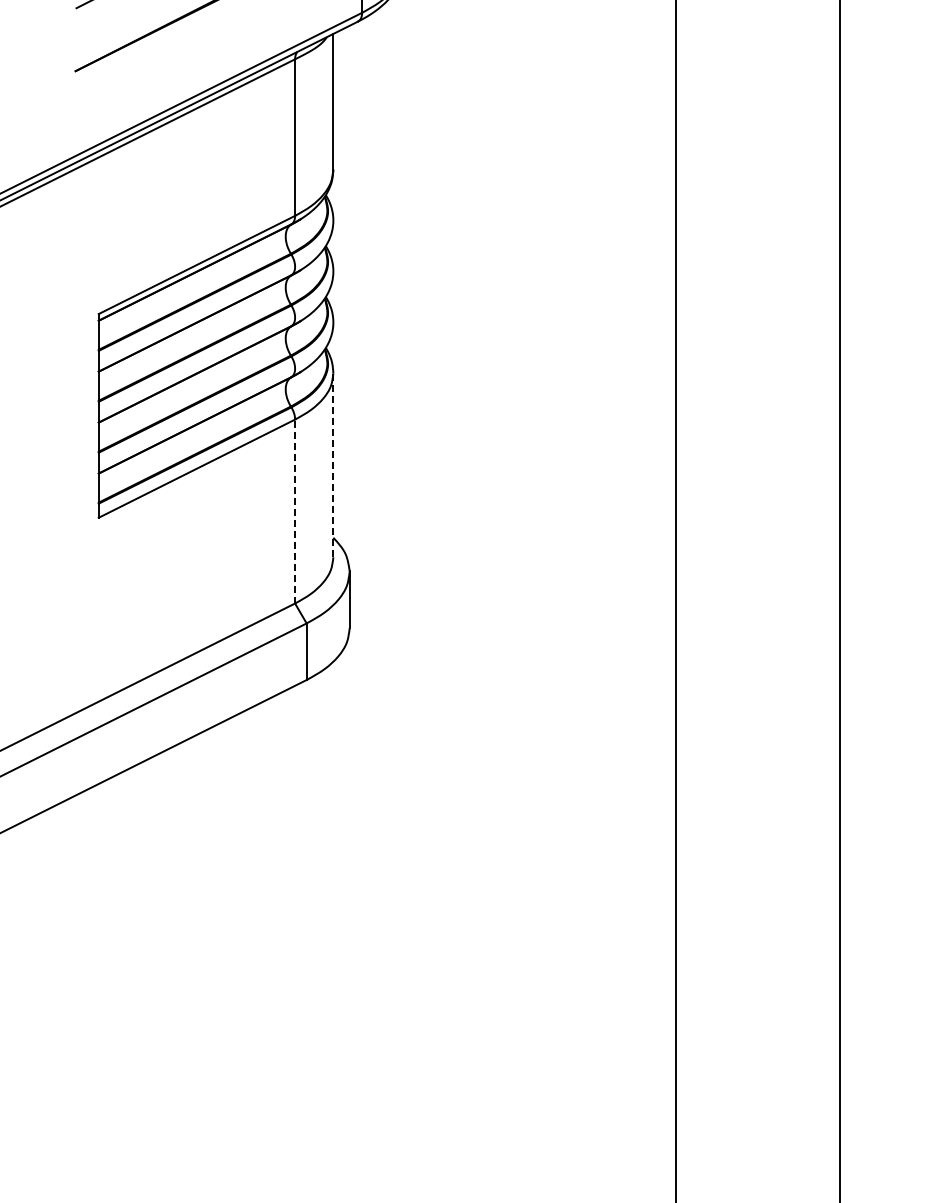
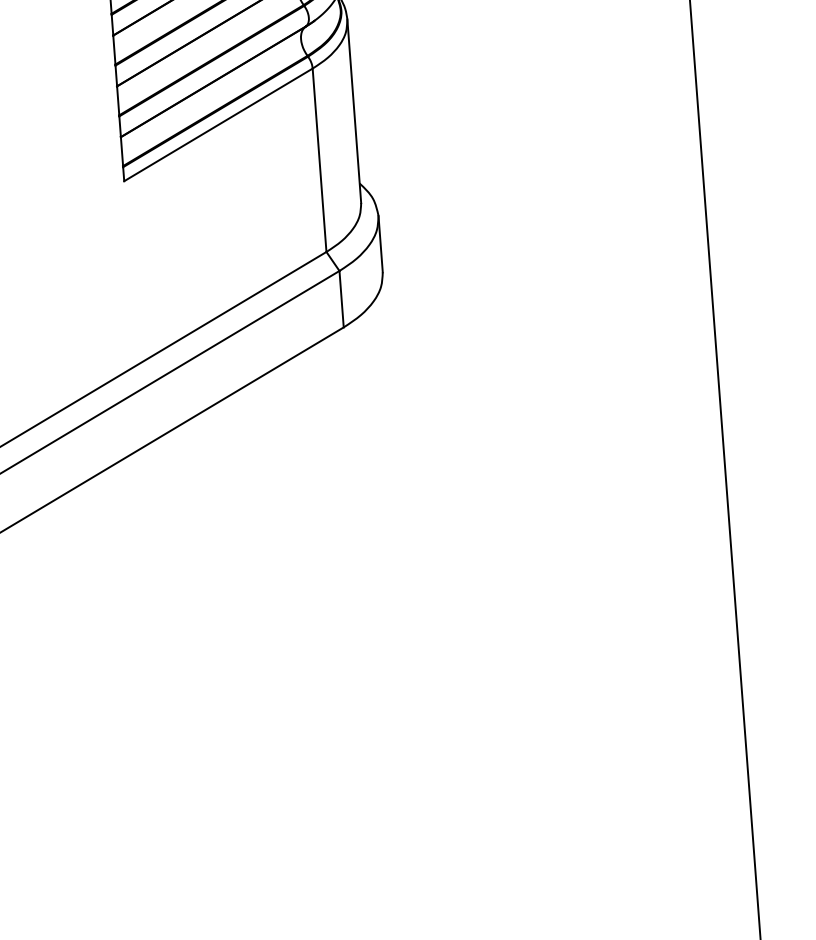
line: (333, 465) -> (354, 111), dashed -> solid
line: (295, 511) -> (319, 160), dashed -> solid

